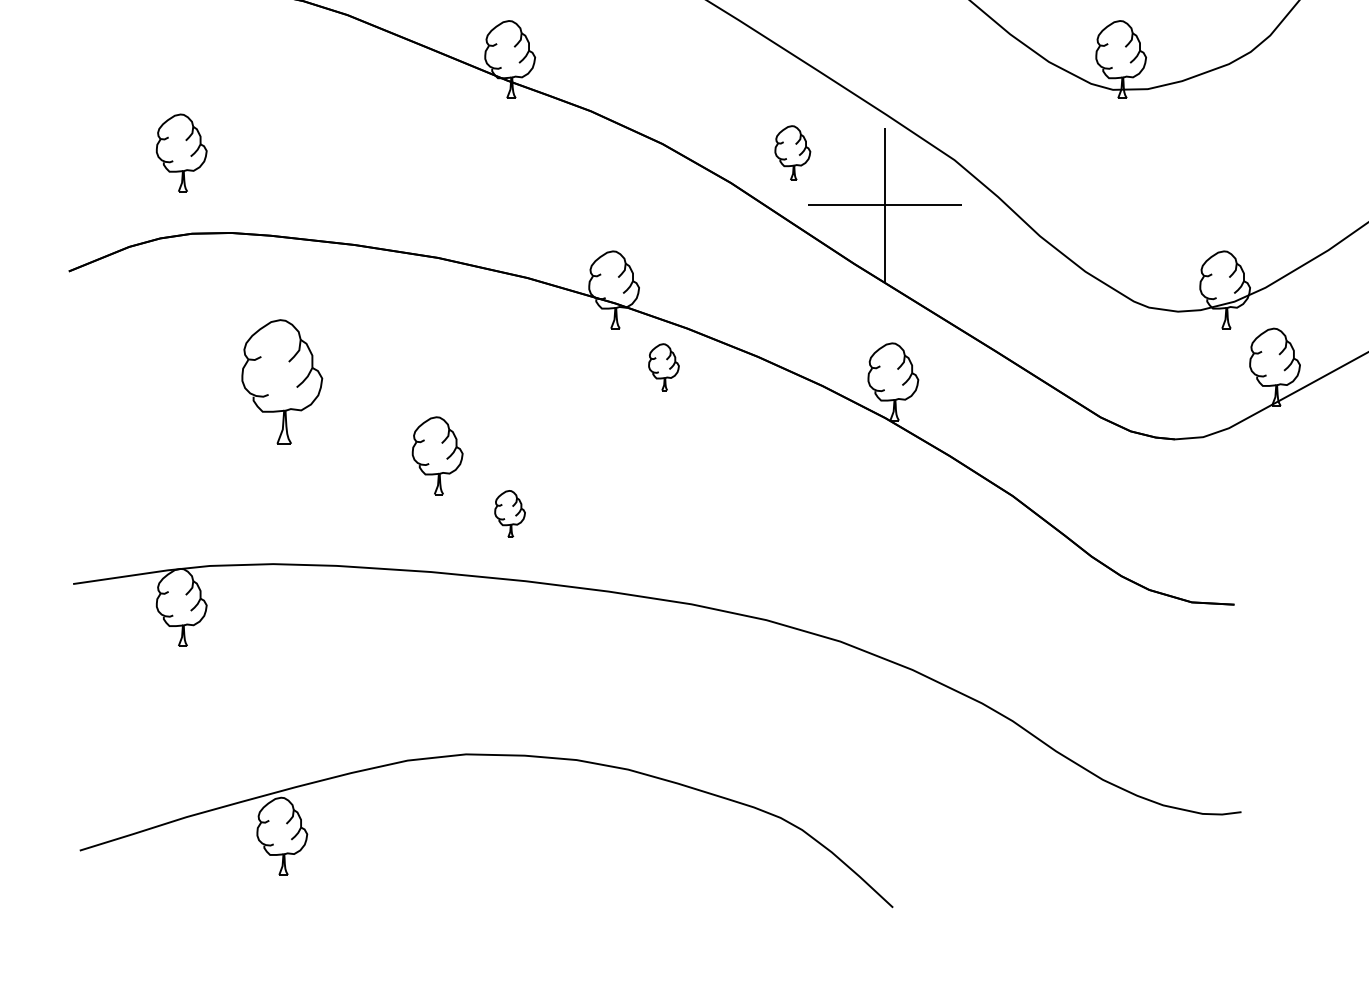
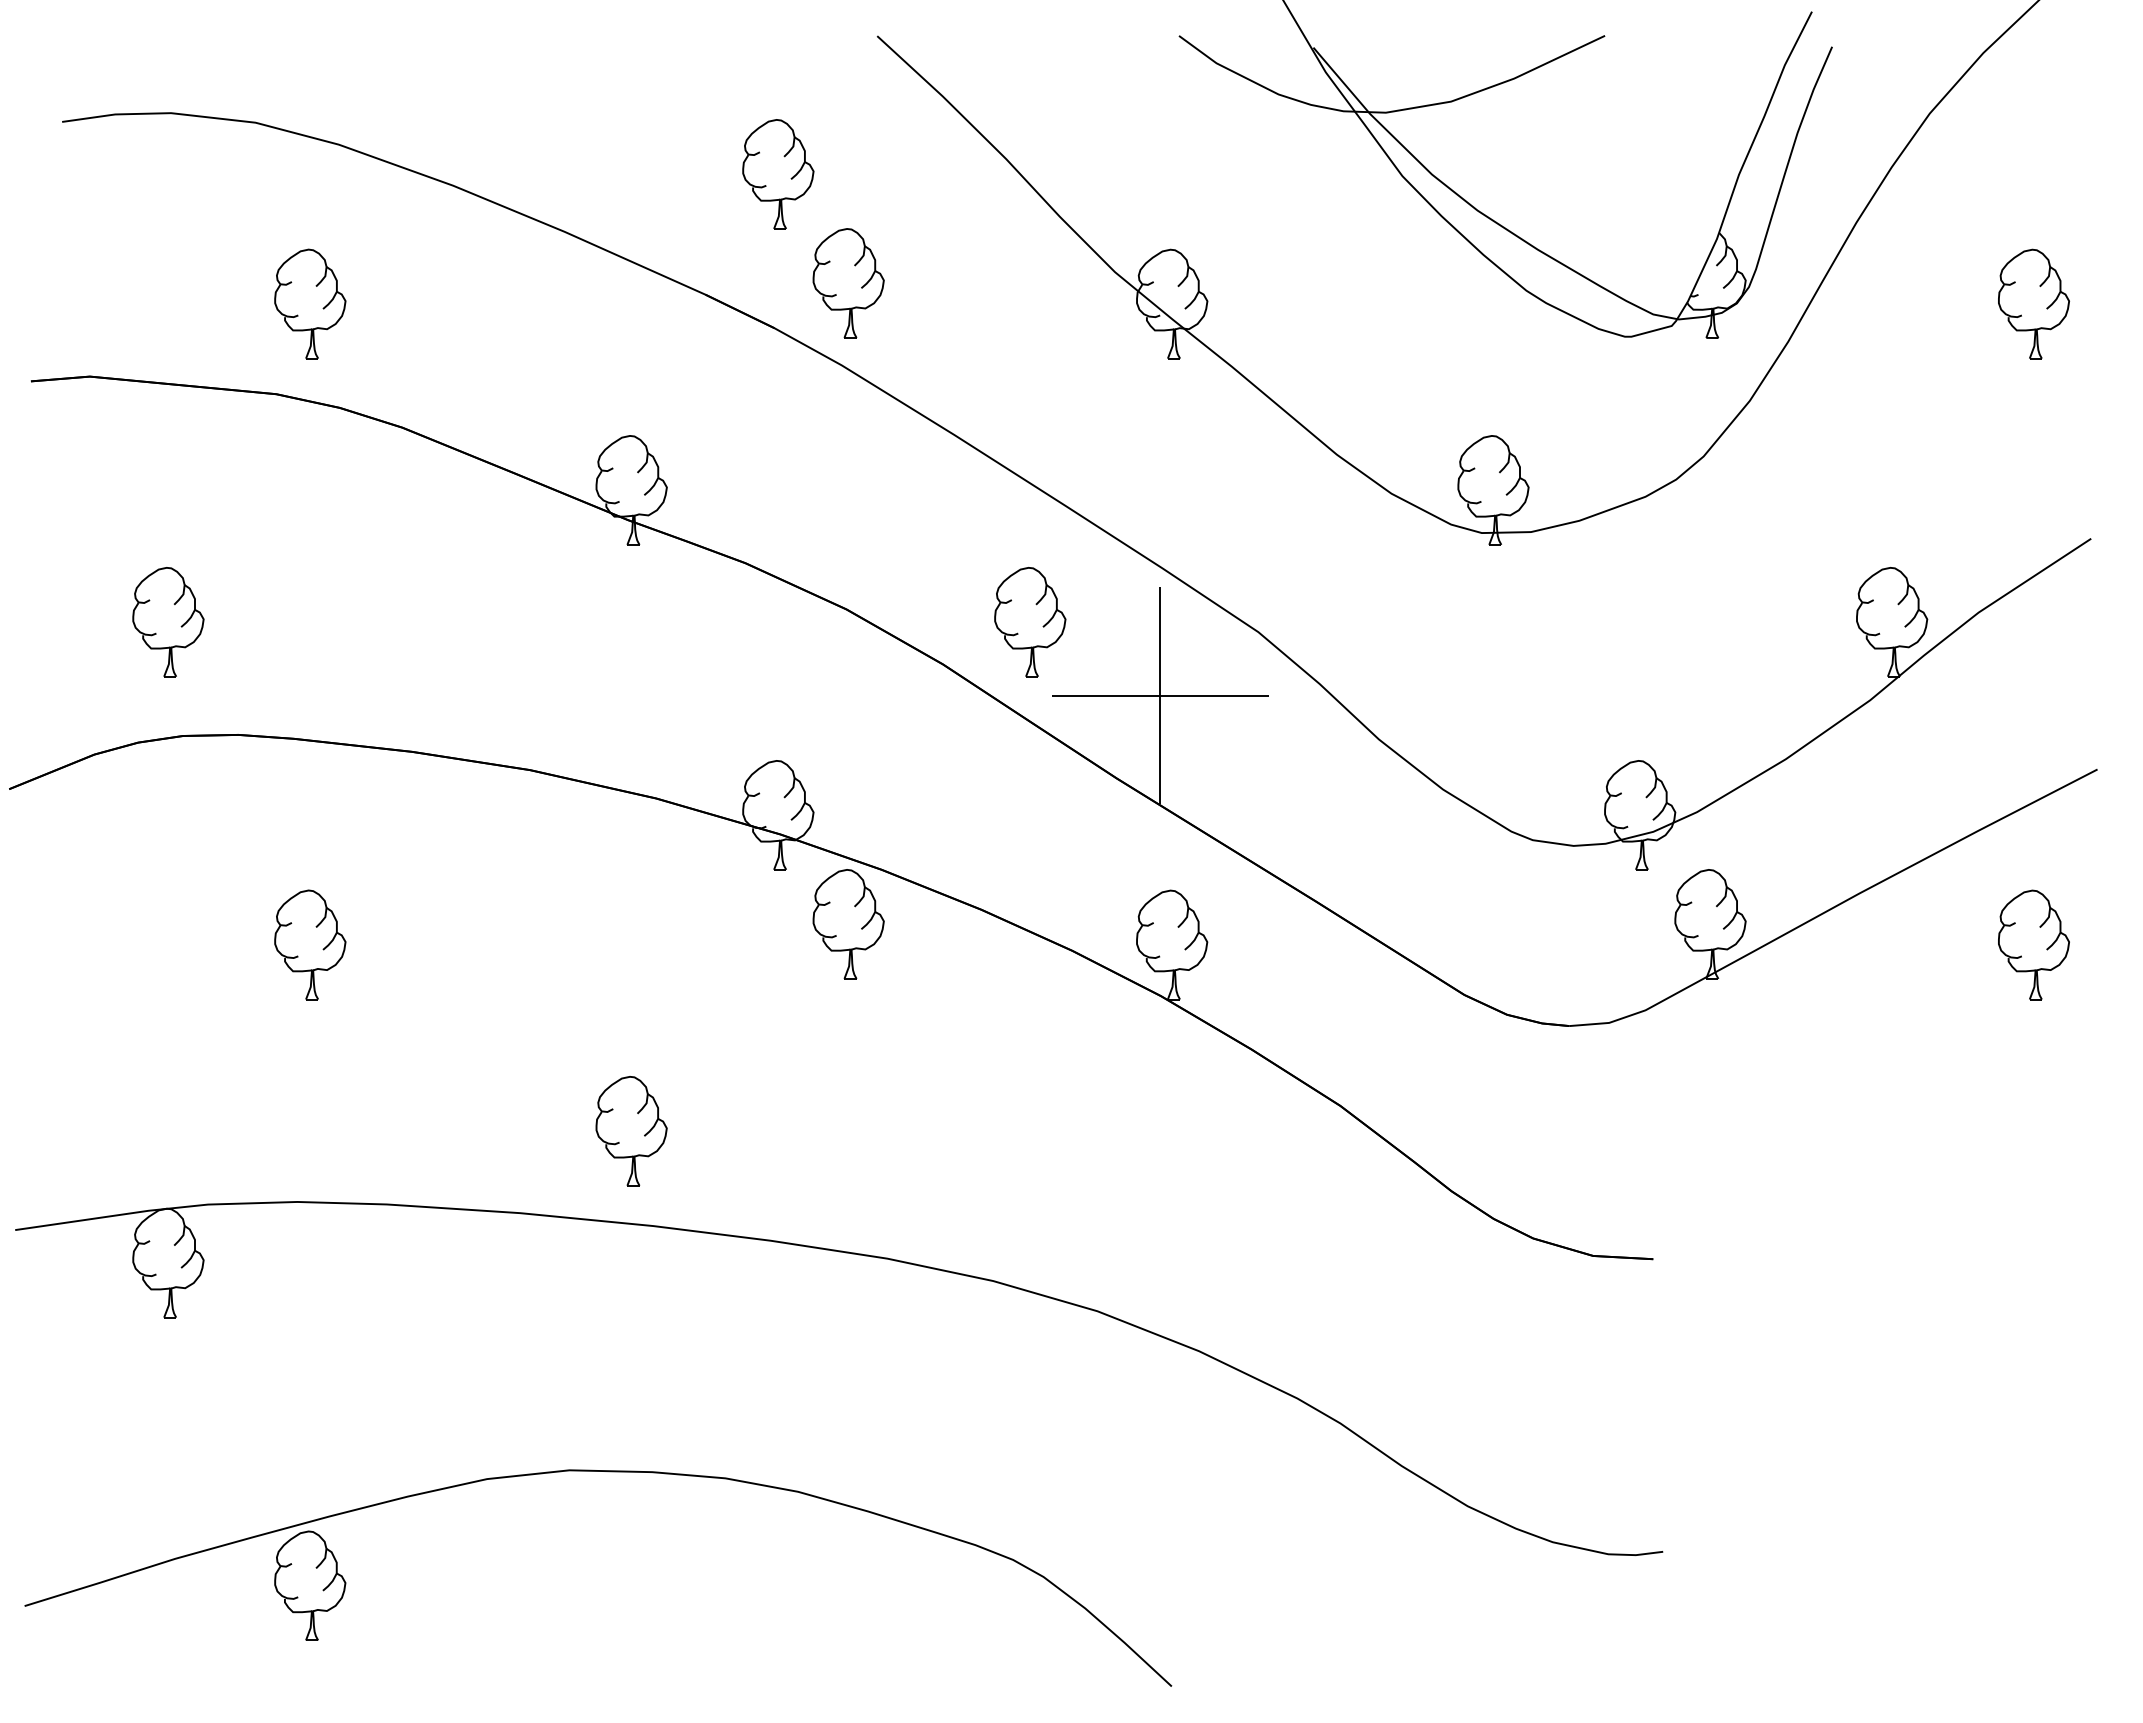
part: (792, 153) -> (1030, 622), size x1.43
part: (663, 367) -> (848, 924), size x1.67
part: (282, 381) -> (310, 944), size x0.62
part: (437, 456) -> (529, 1049), removed
part: (510, 514) -> (631, 1131), size x1.67

